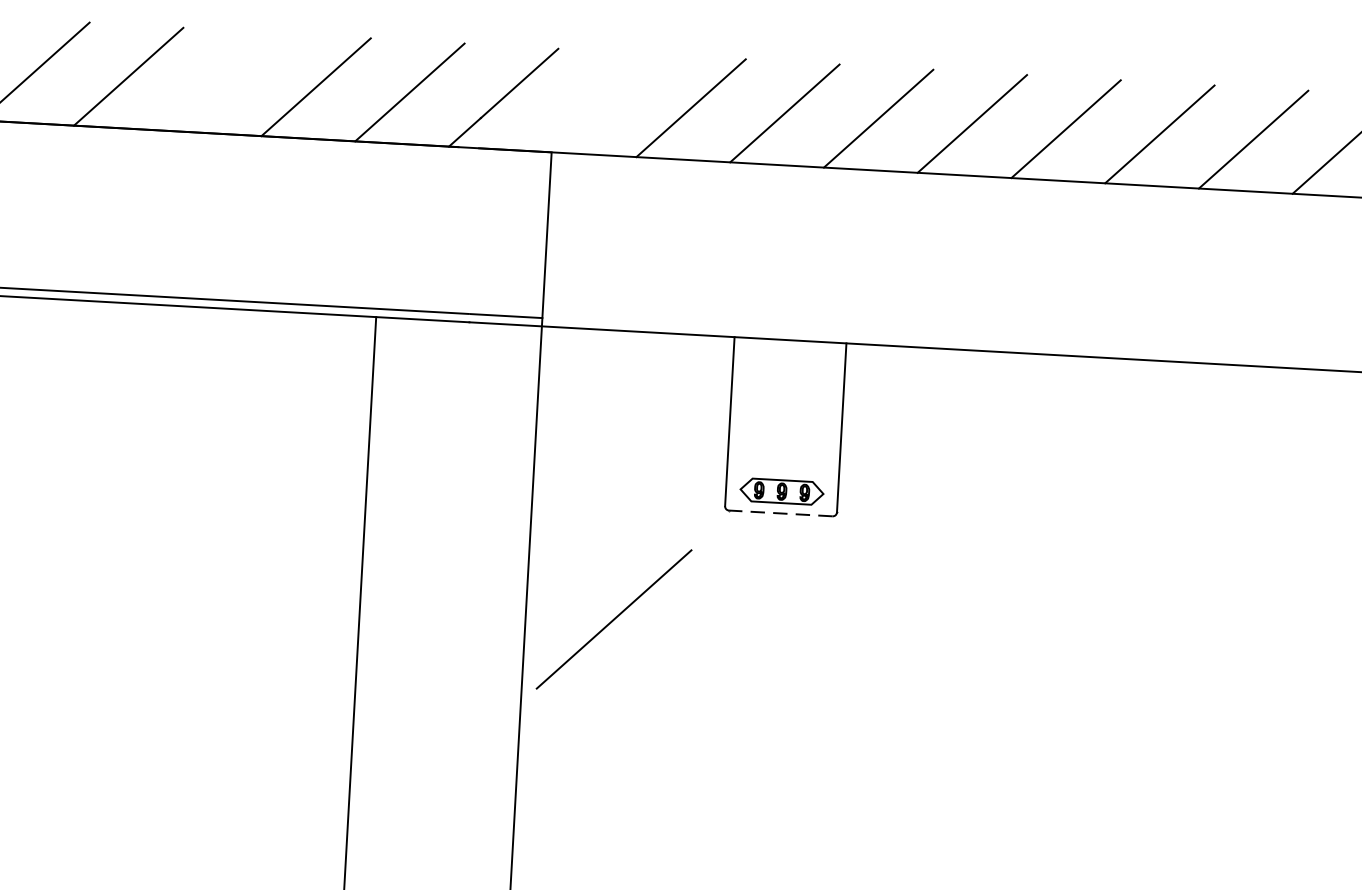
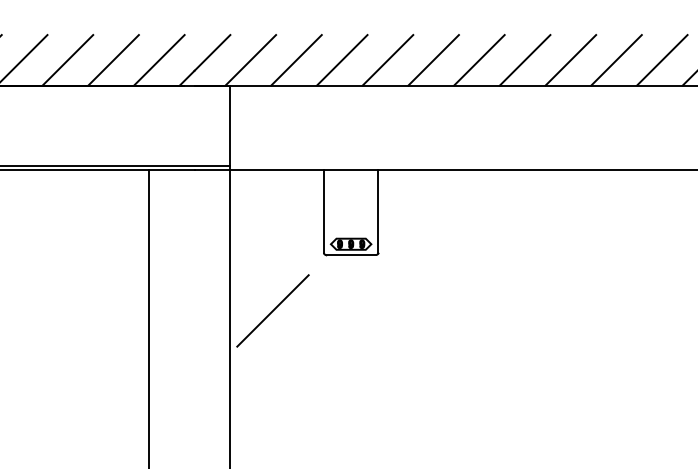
line: (221, 82) -> (67, 60), added
line: (596, 103) -> (250, 60), added
line: (779, 512) -> (350, 254), dashed -> solid

